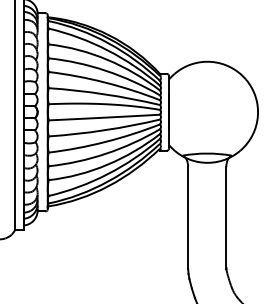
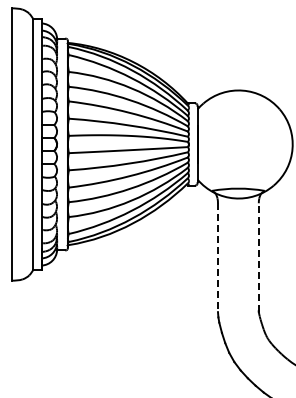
line: (226, 217) -> (258, 257), solid -> dashed
line: (187, 218) -> (217, 258), solid -> dashed

